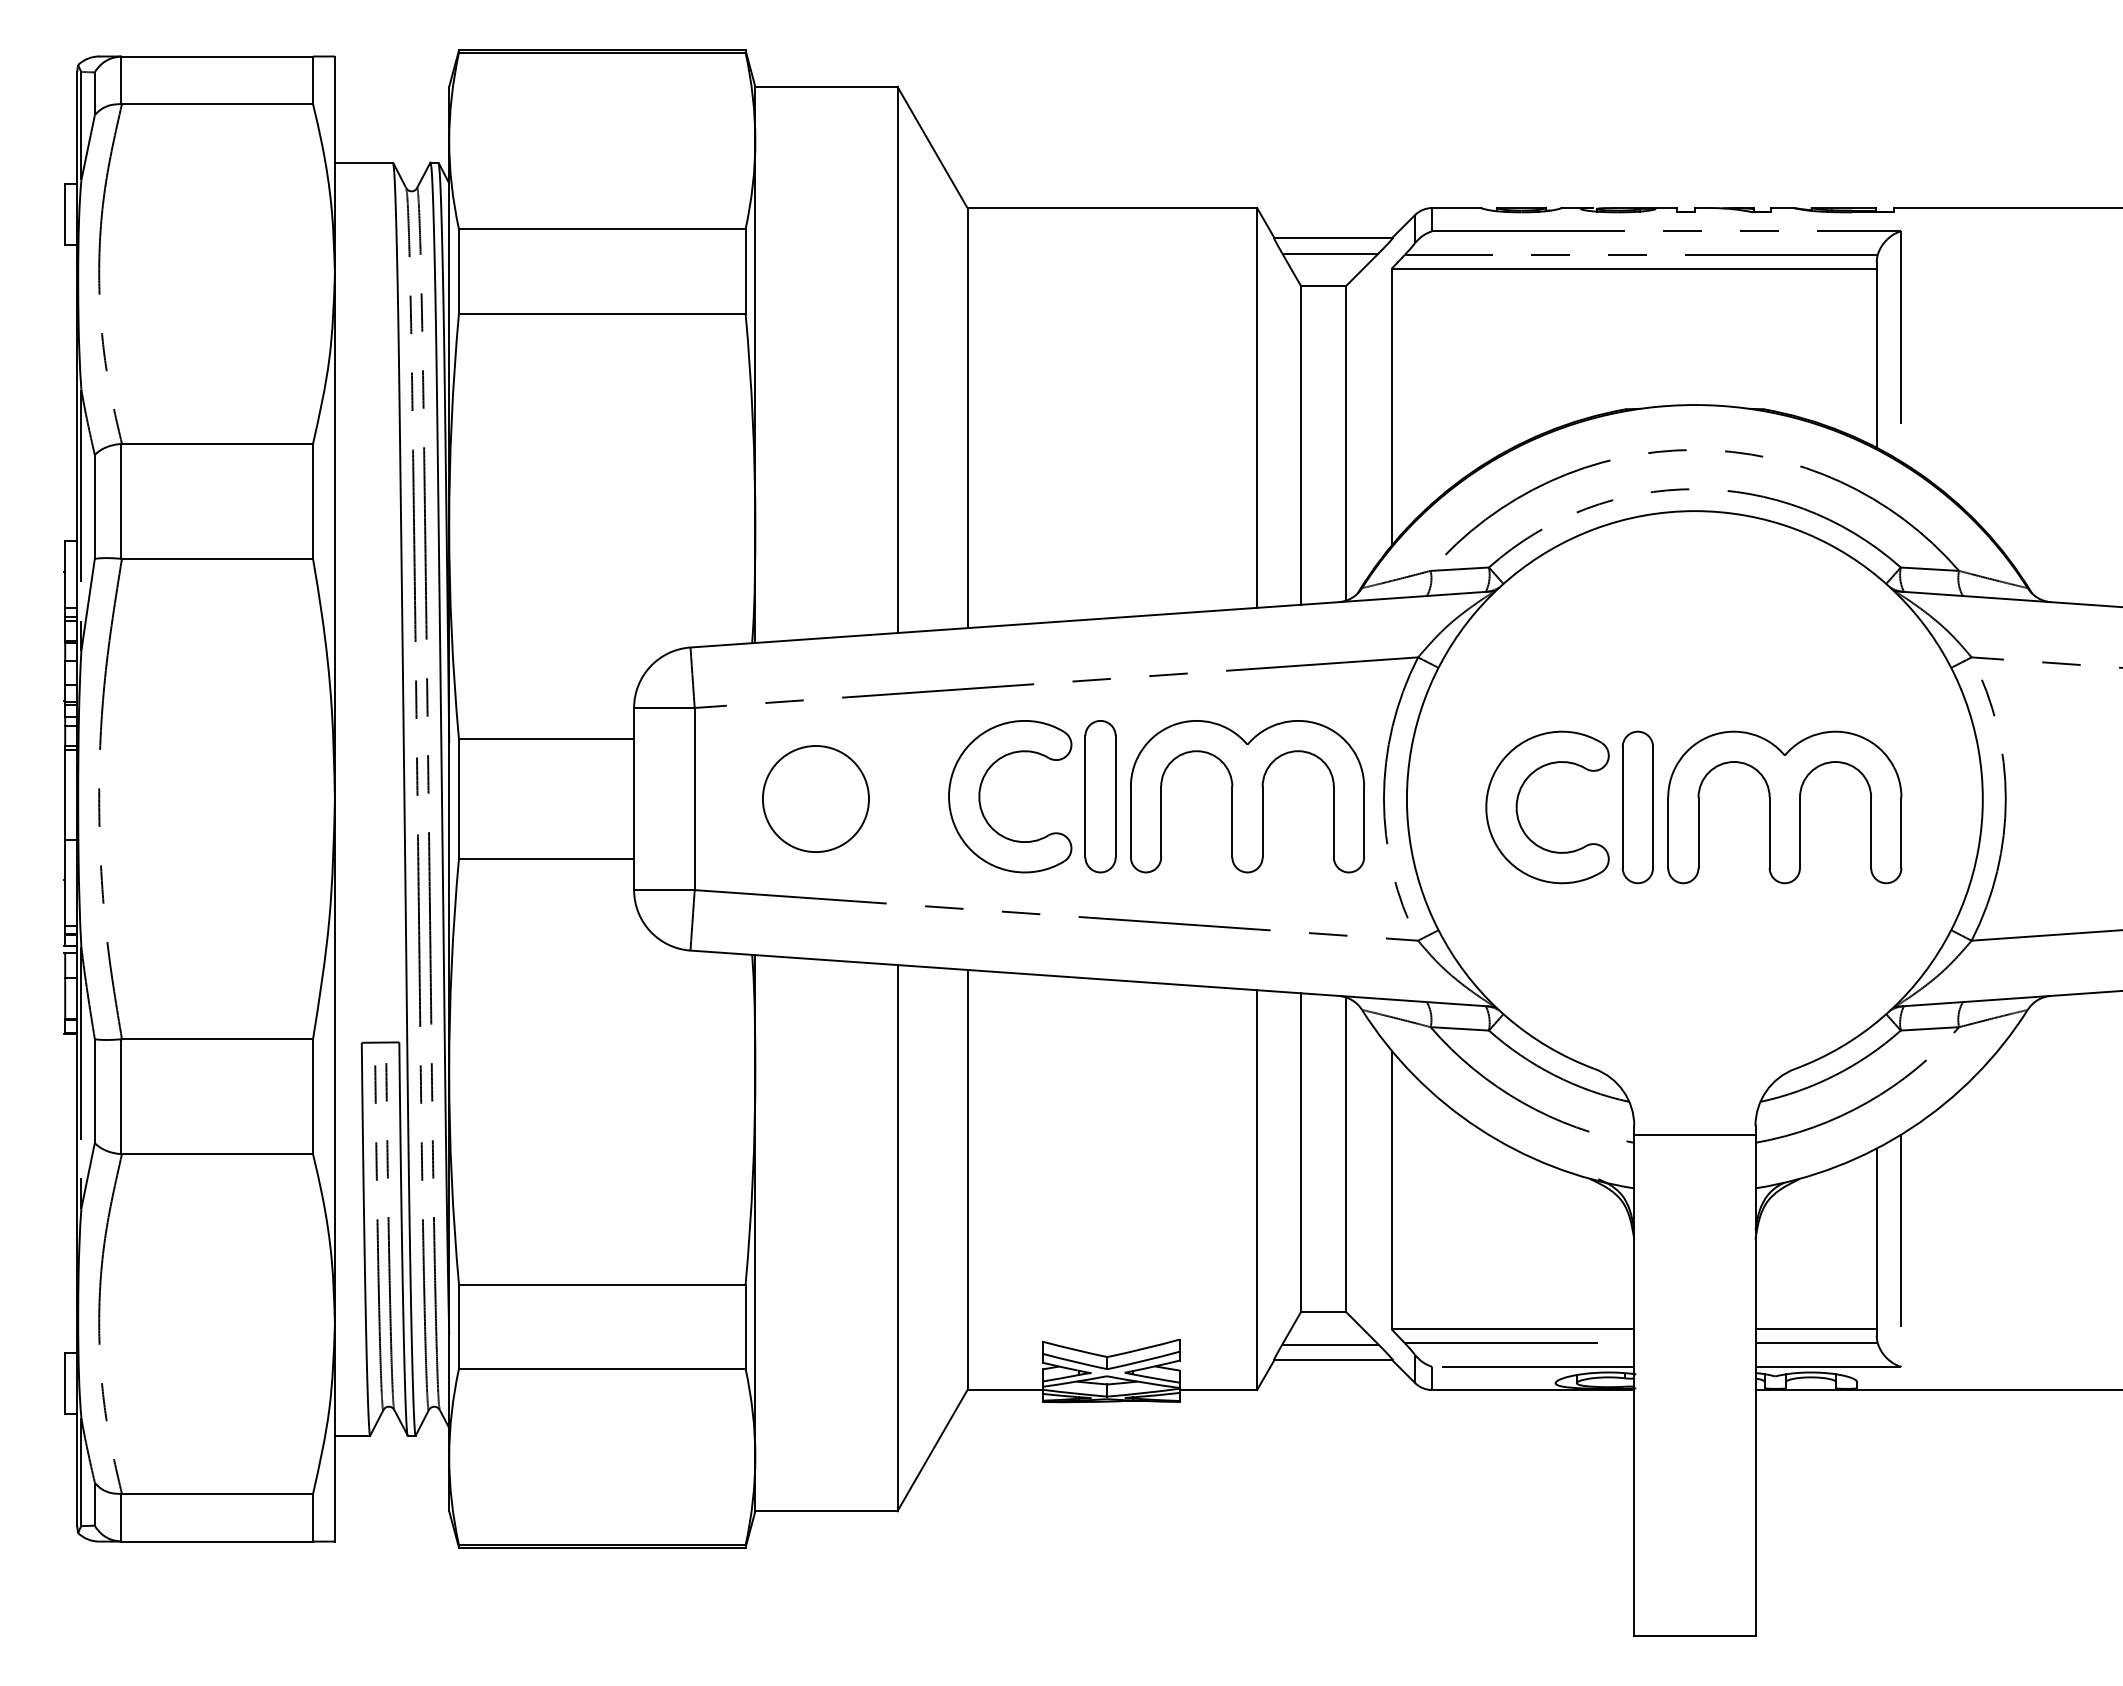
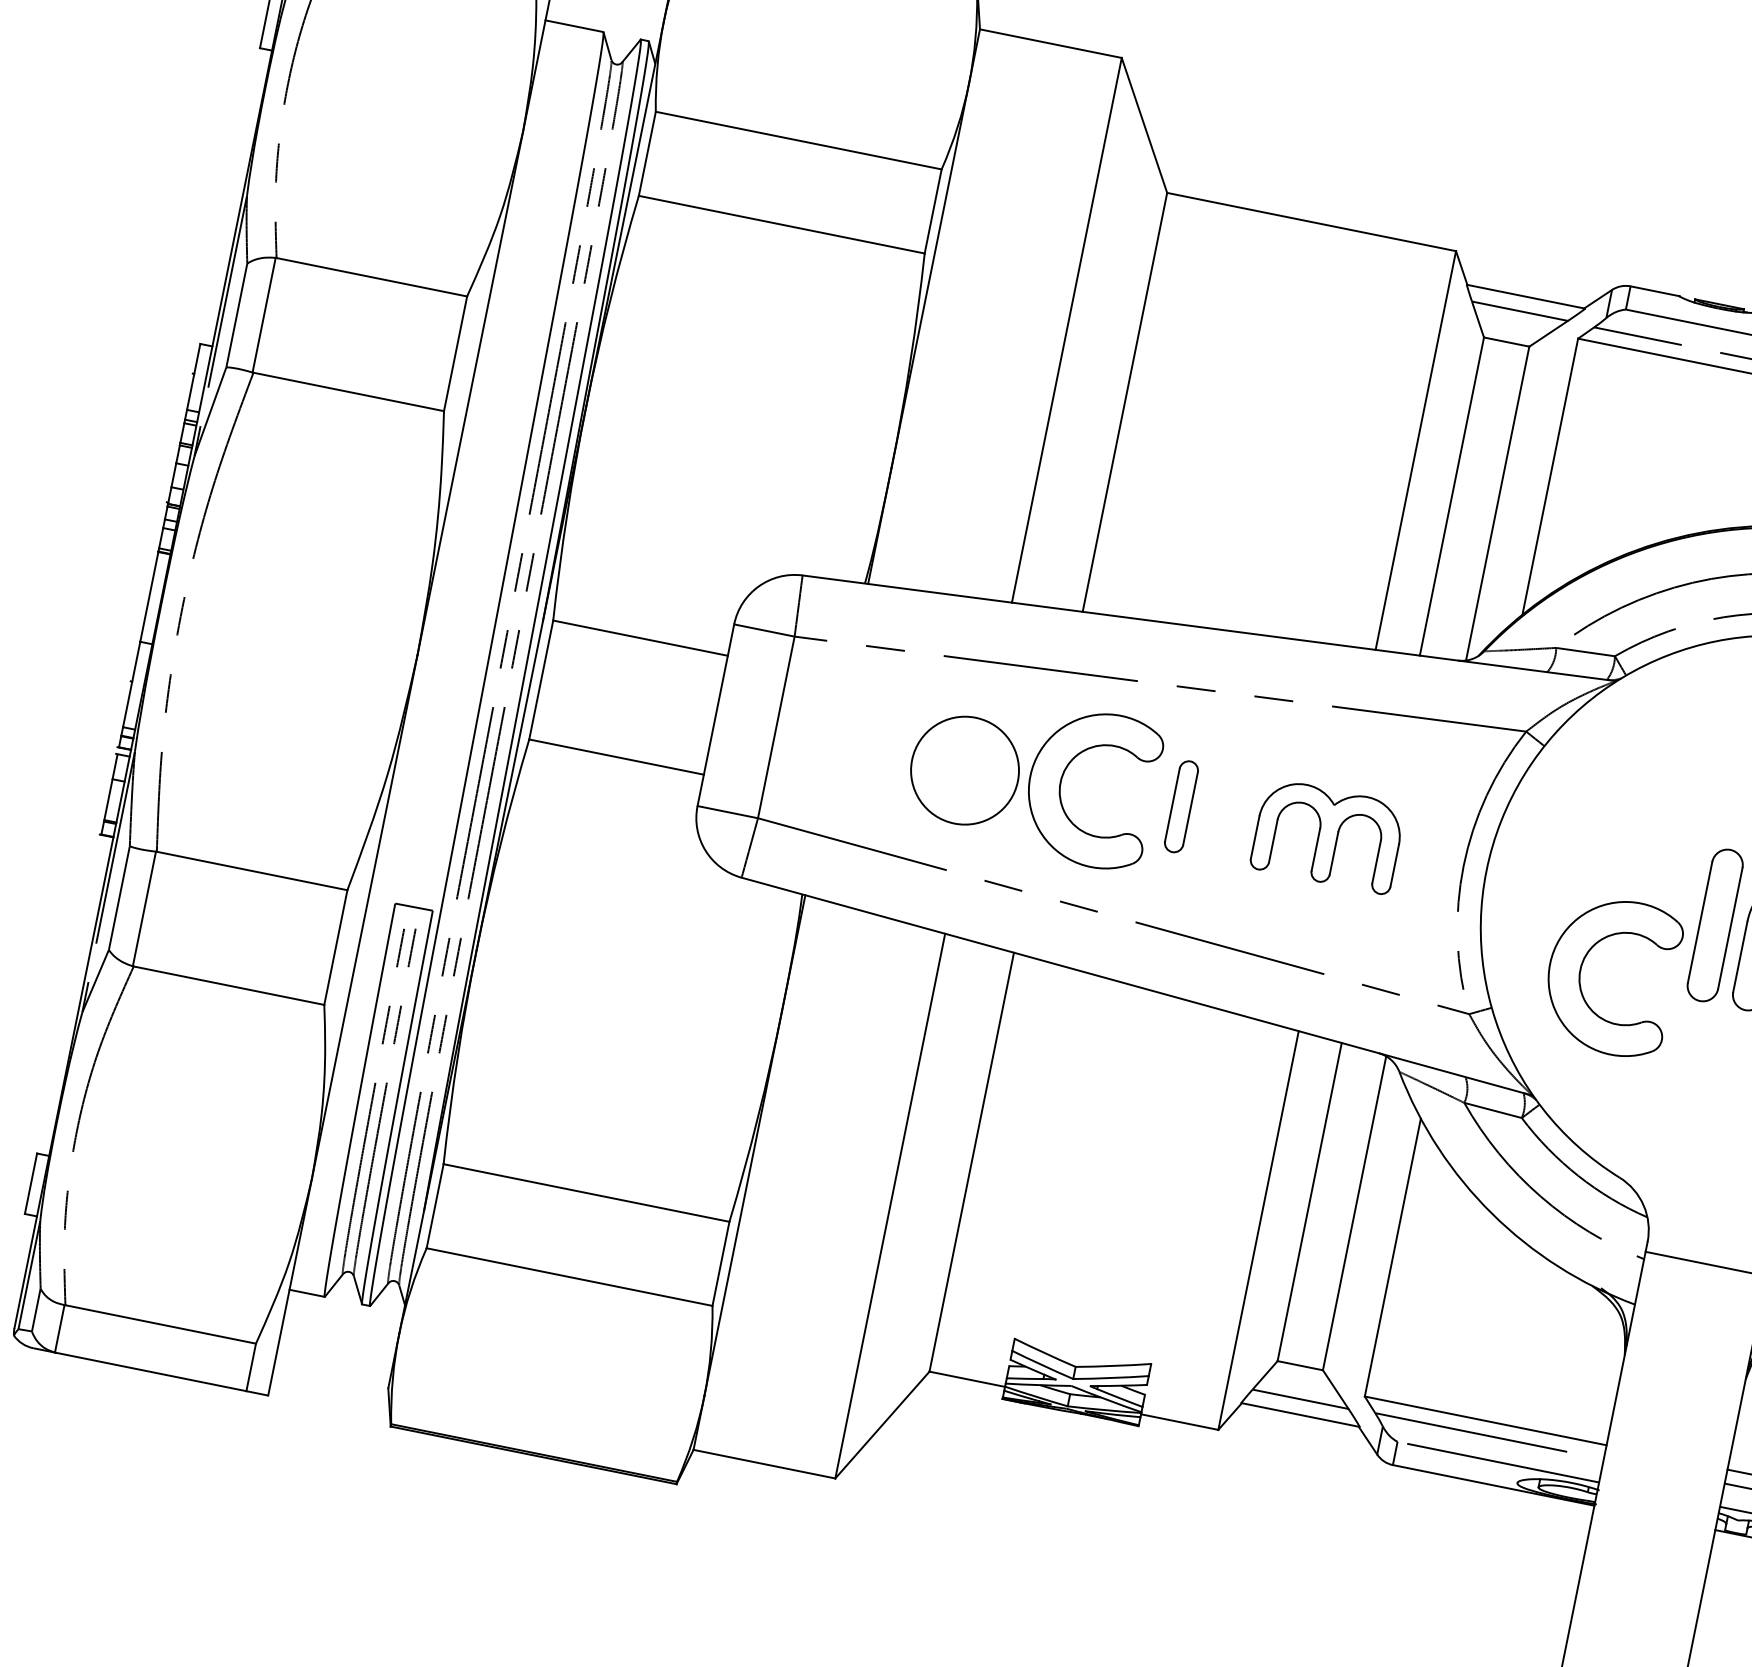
part: (1100, 796) -> (1181, 806), size x0.6
part: (1247, 796) -> (1328, 836), size x0.6
circle: (815, 798) -> (964, 770), moved
part: (1518, 800) -> (1583, 963), moved

